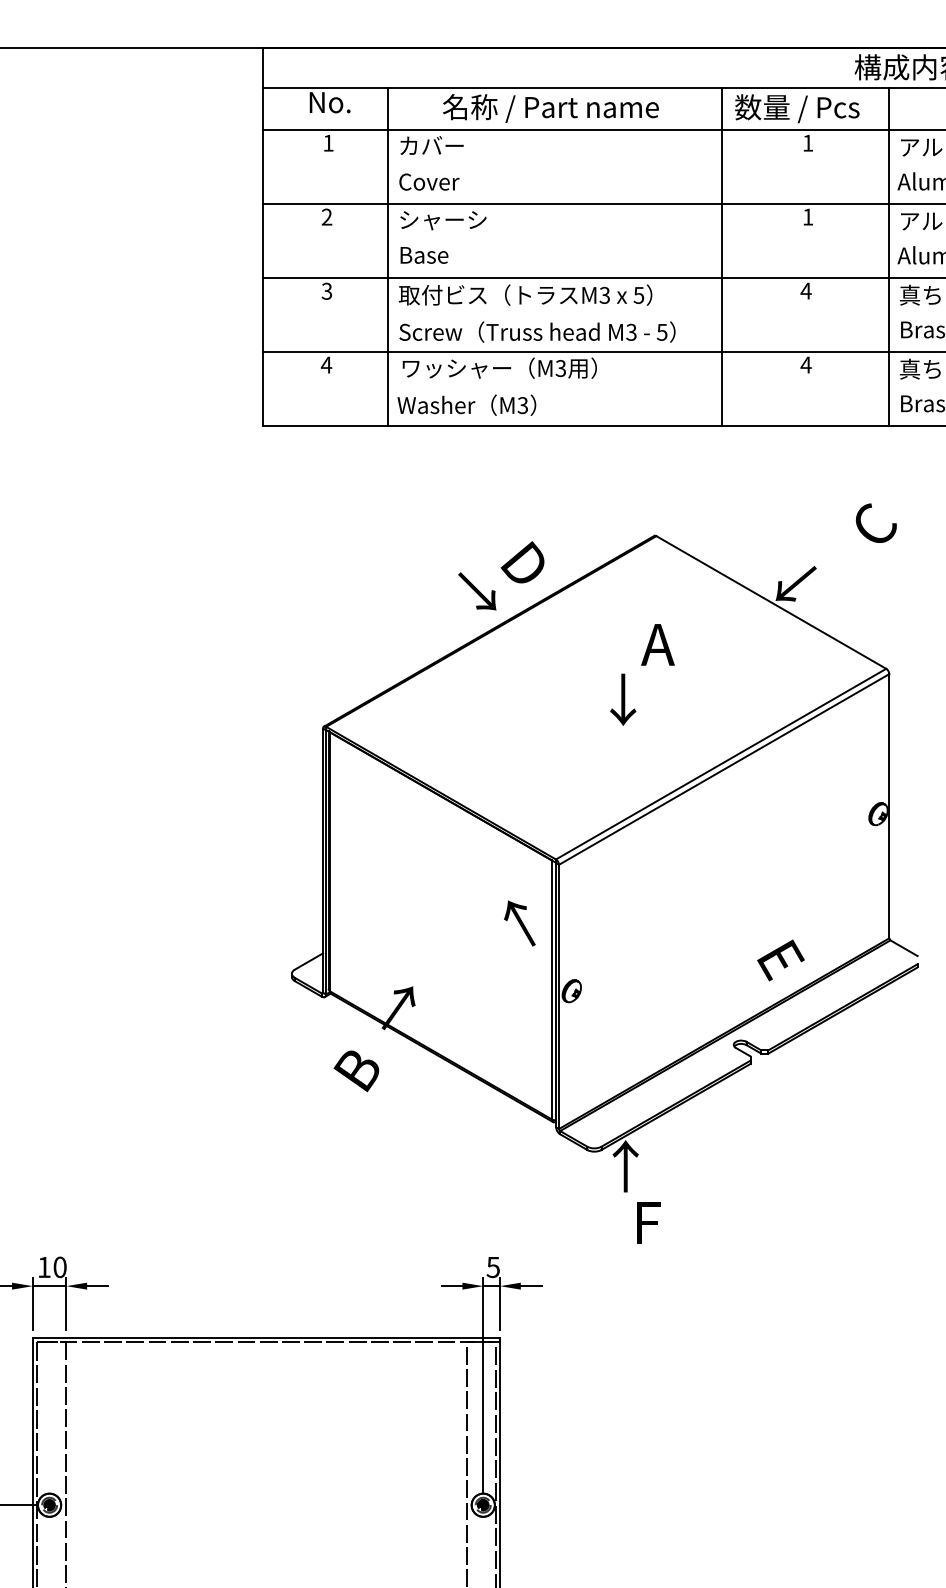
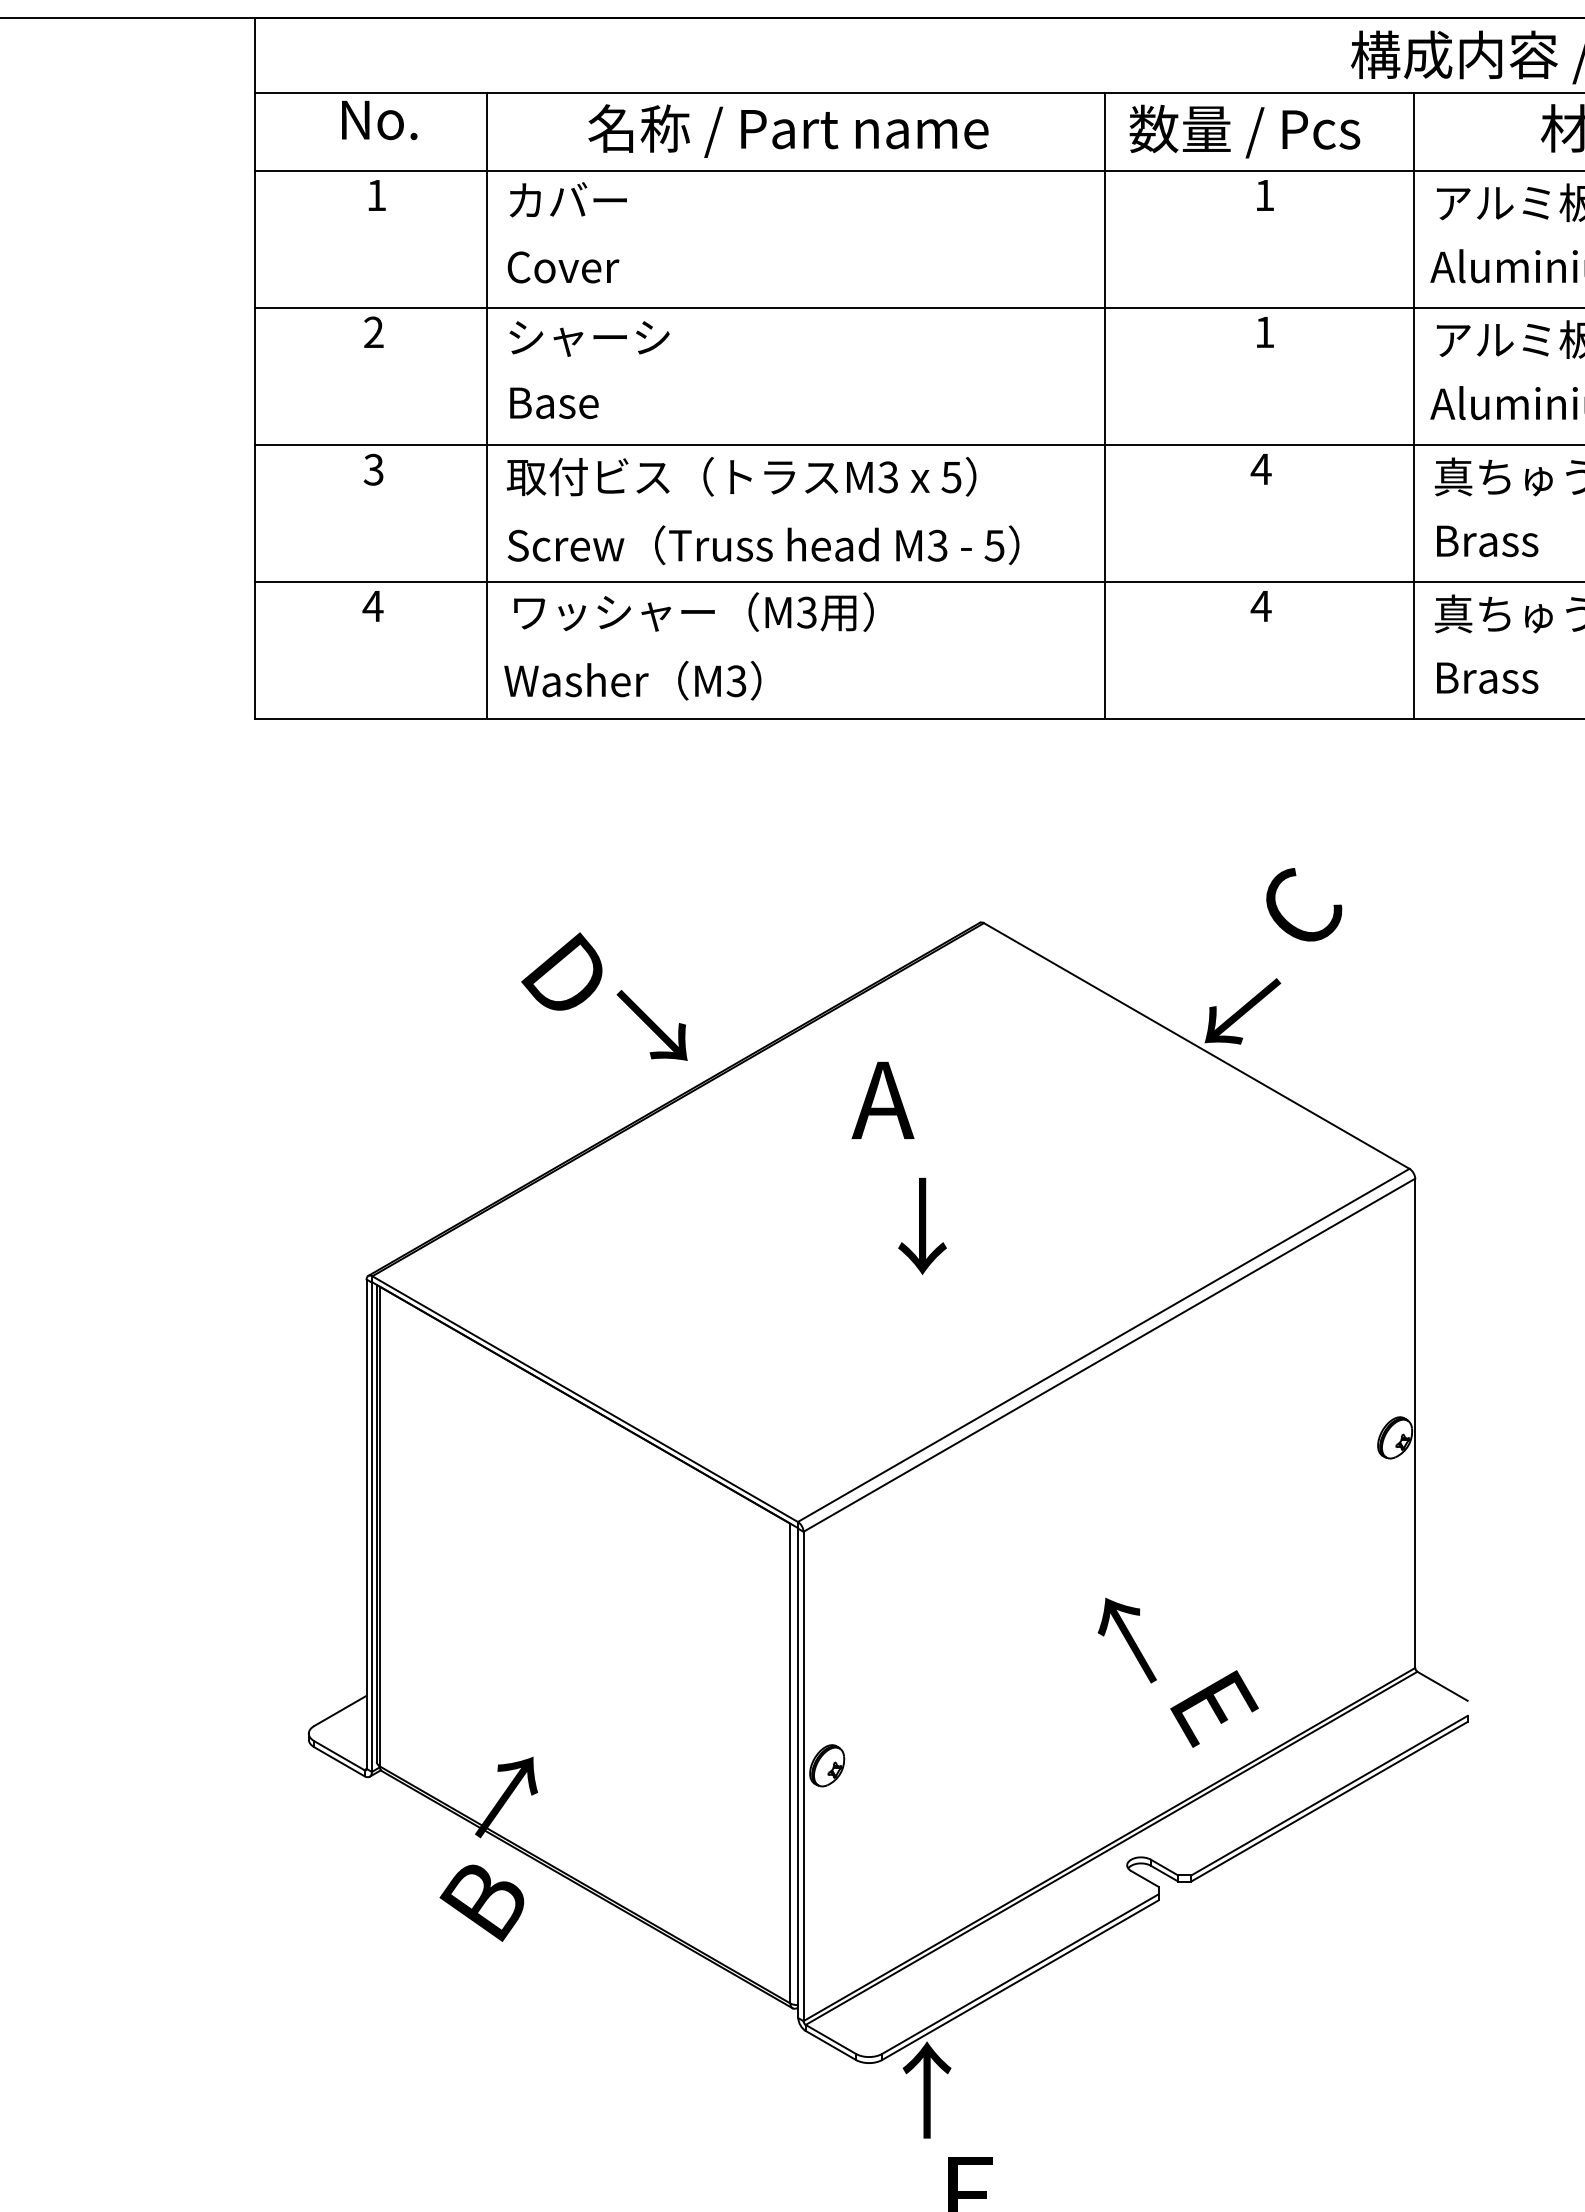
text: (875, 522) -> (1302, 903), moved
text: (522, 562) -> (561, 971), moved
text: (657, 644) -> (882, 1099), moved
text: (519, 923) -> (1126, 1640), moved
text: (356, 1071) -> (482, 1903), moved

